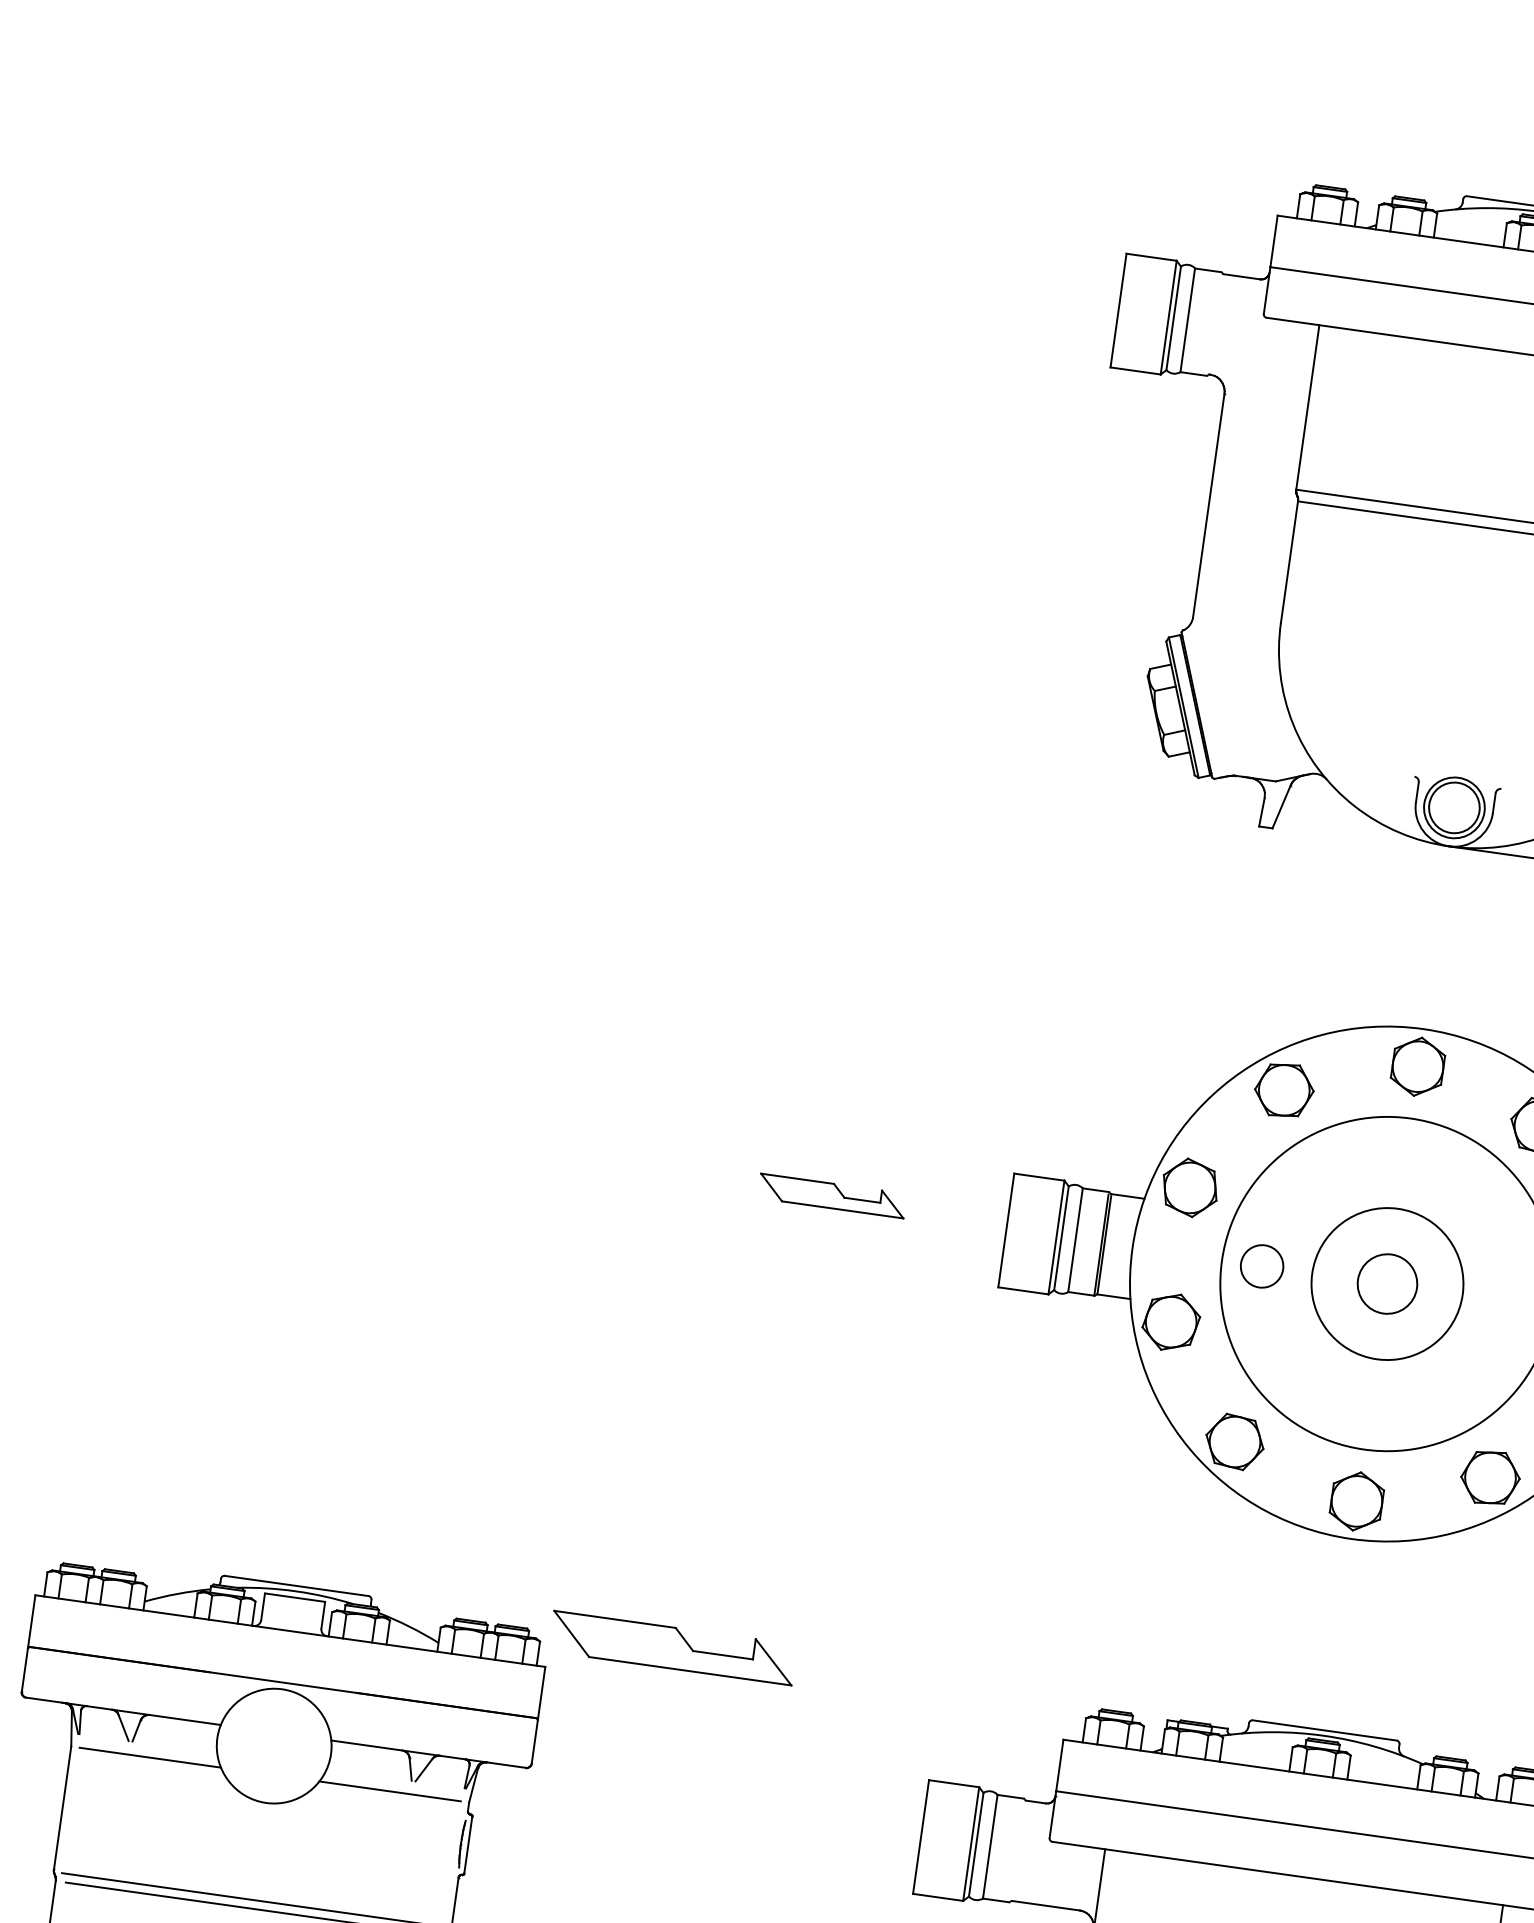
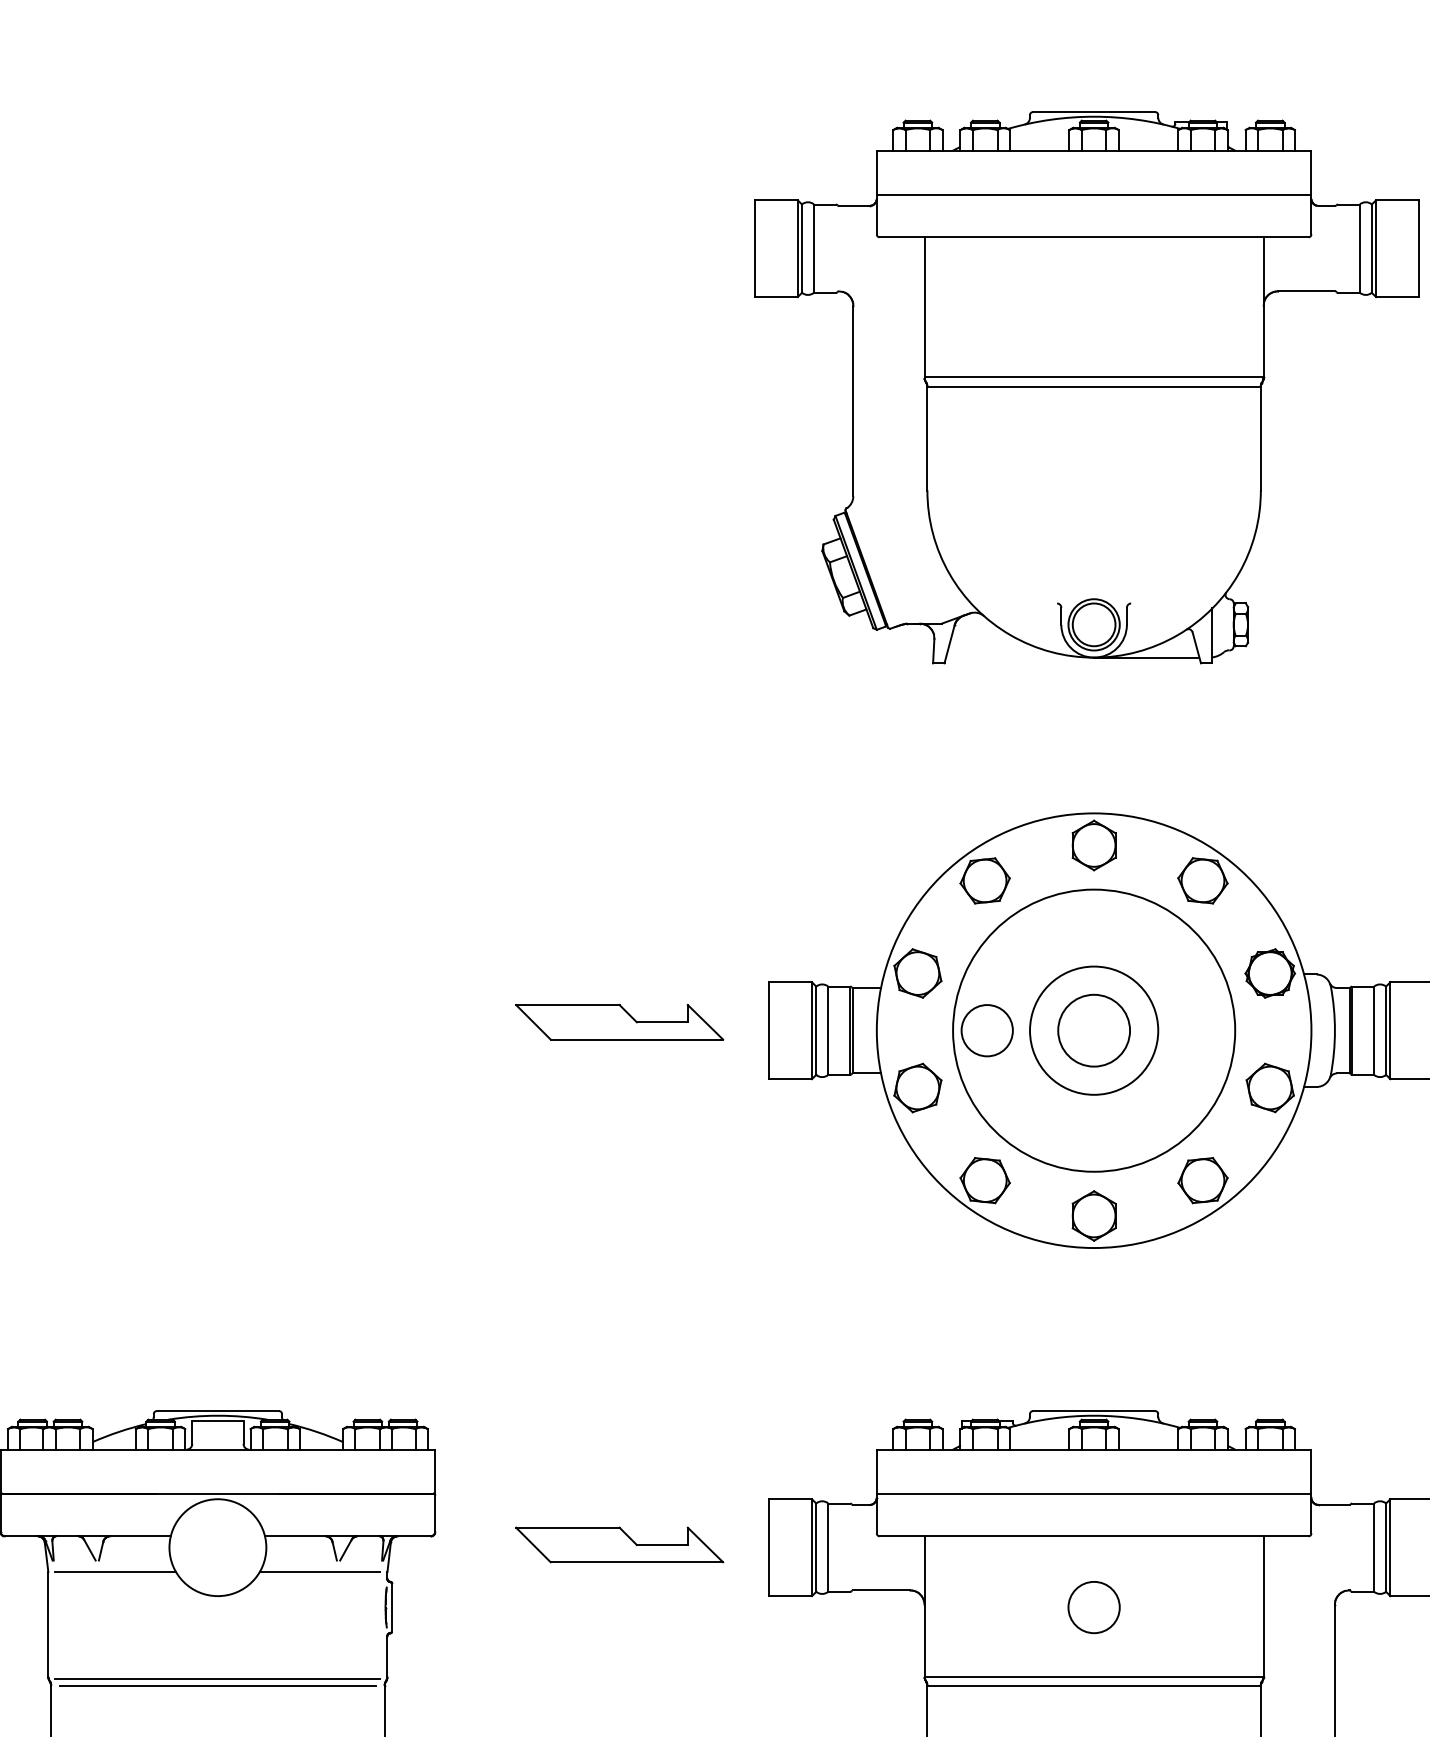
part: (831, 1196) -> (619, 1022), size x1.67
circle: (1261, 1266) -> (986, 1030), size x1.43
circle: (1387, 1283) -> (1094, 1030), size x1.43
part: (672, 1647) -> (619, 1544), moved

